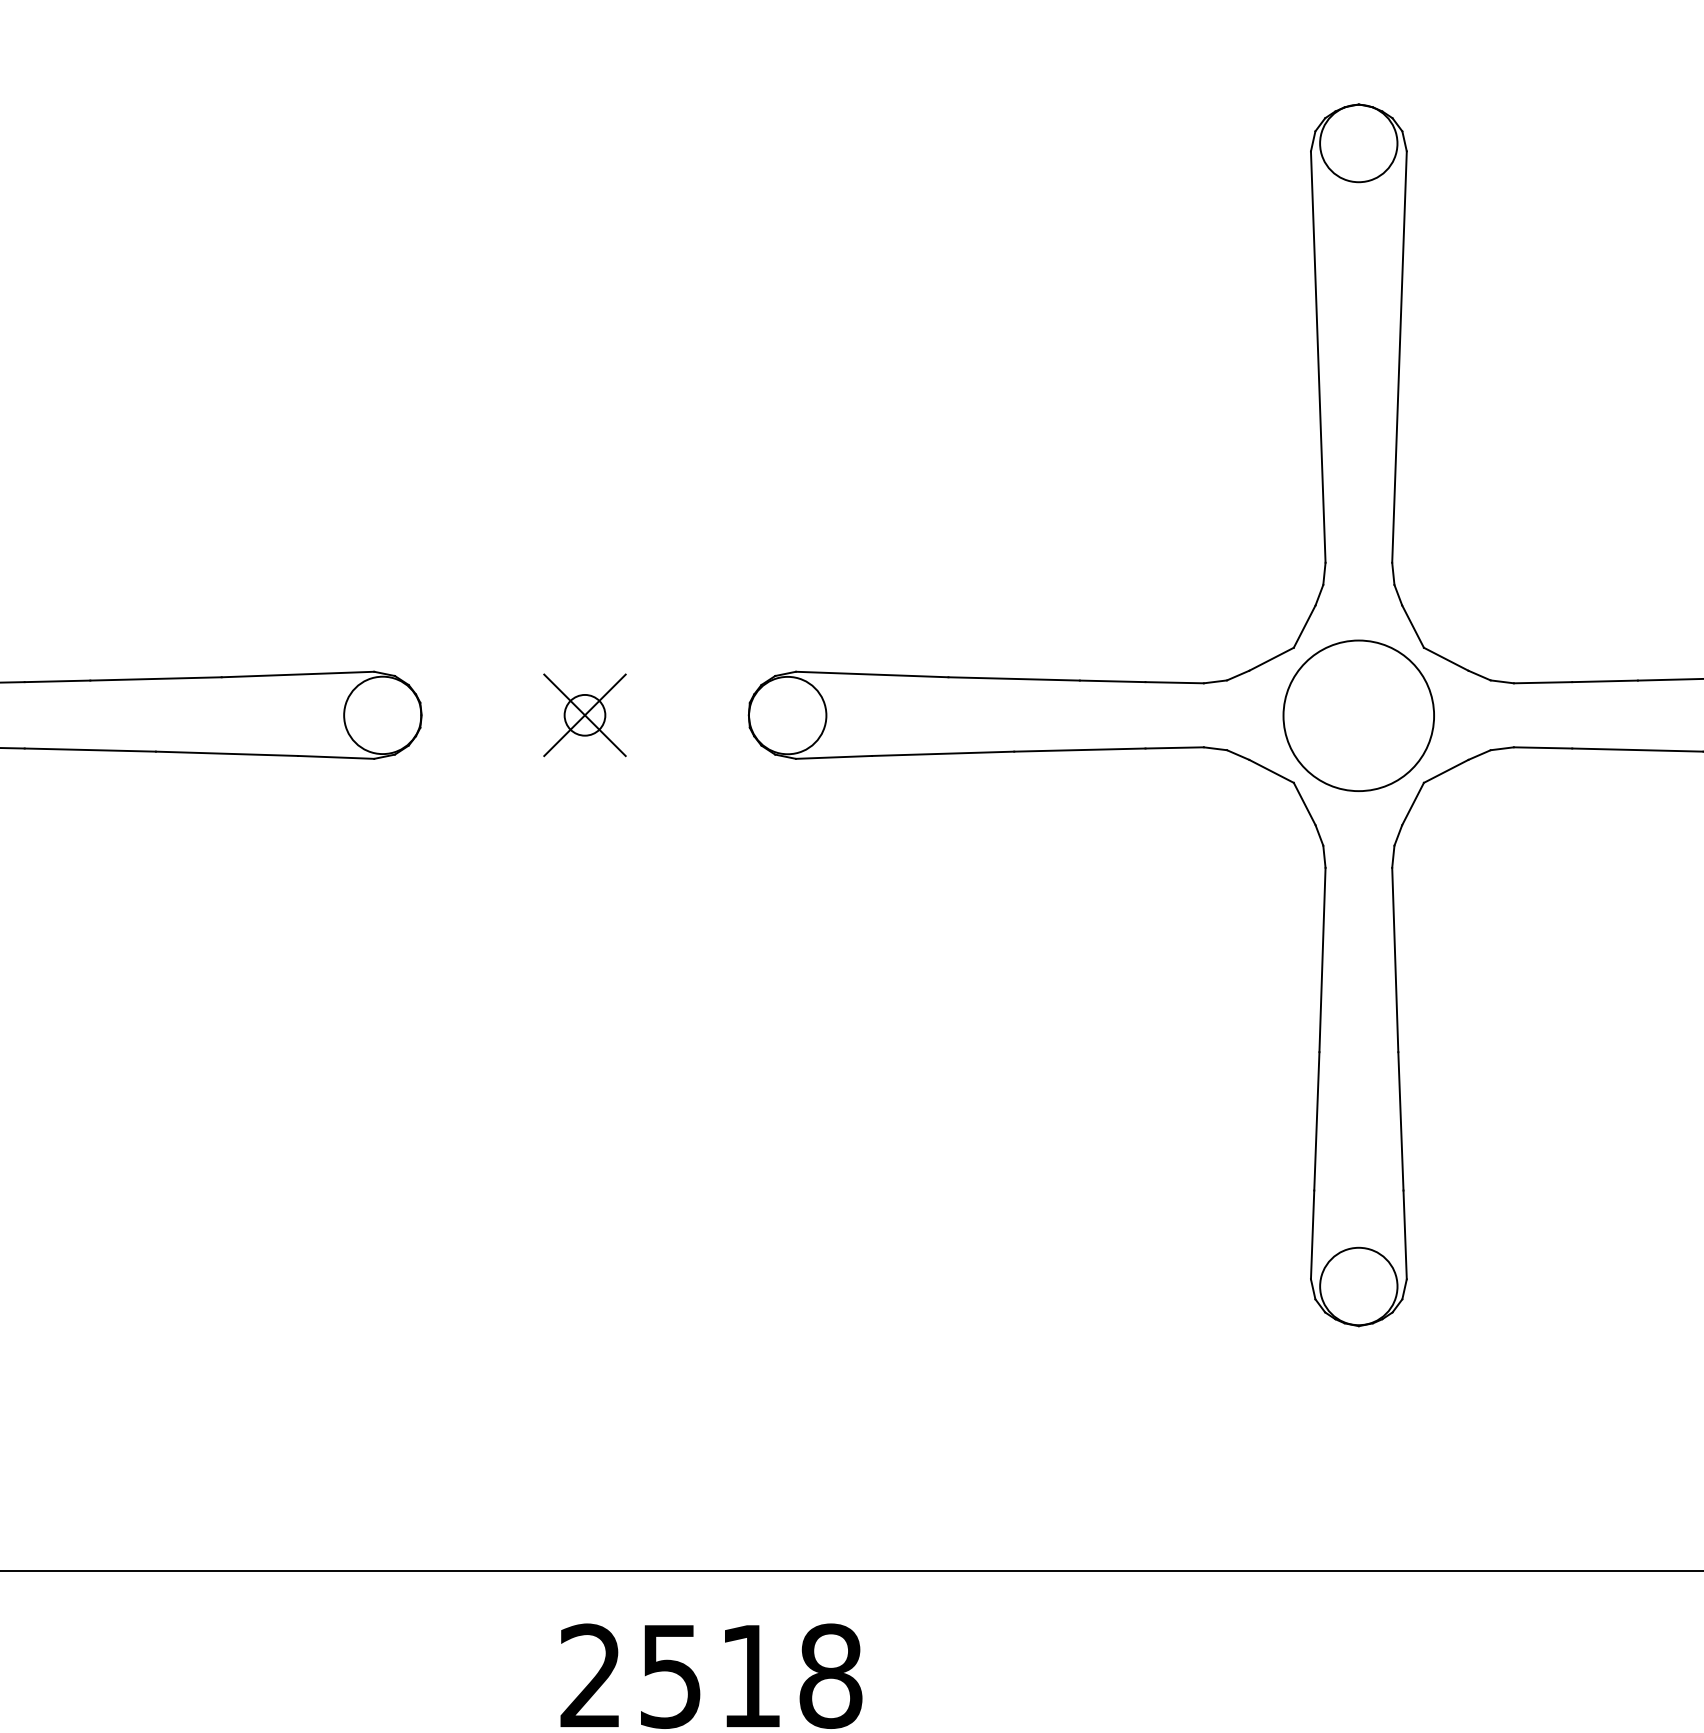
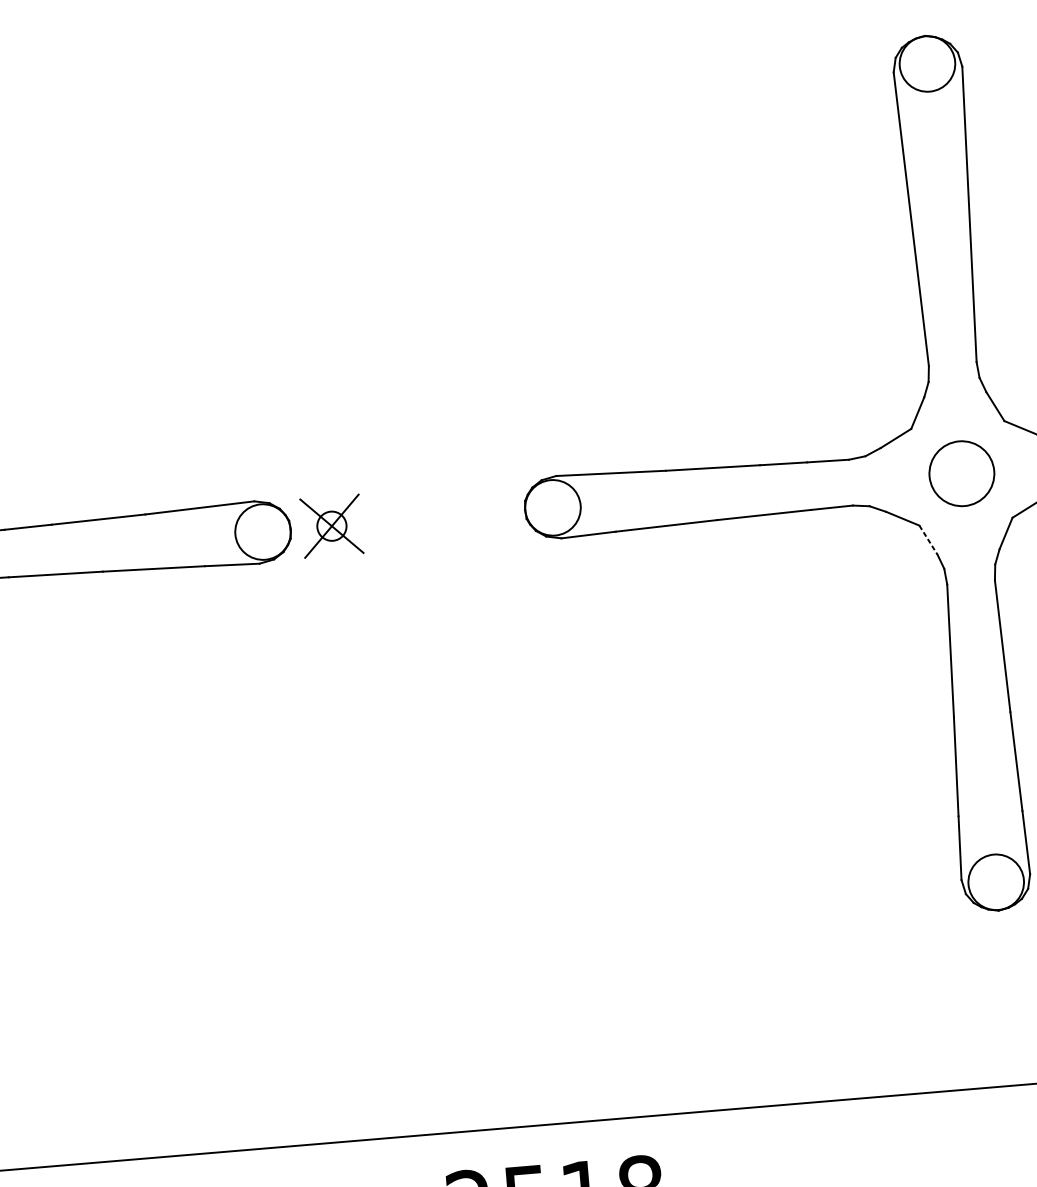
part: (584, 715) -> (331, 526), moved
circle: (1358, 715) -> (961, 473), size x0.6
line: (1304, 804) -> (928, 540), solid -> dashed

